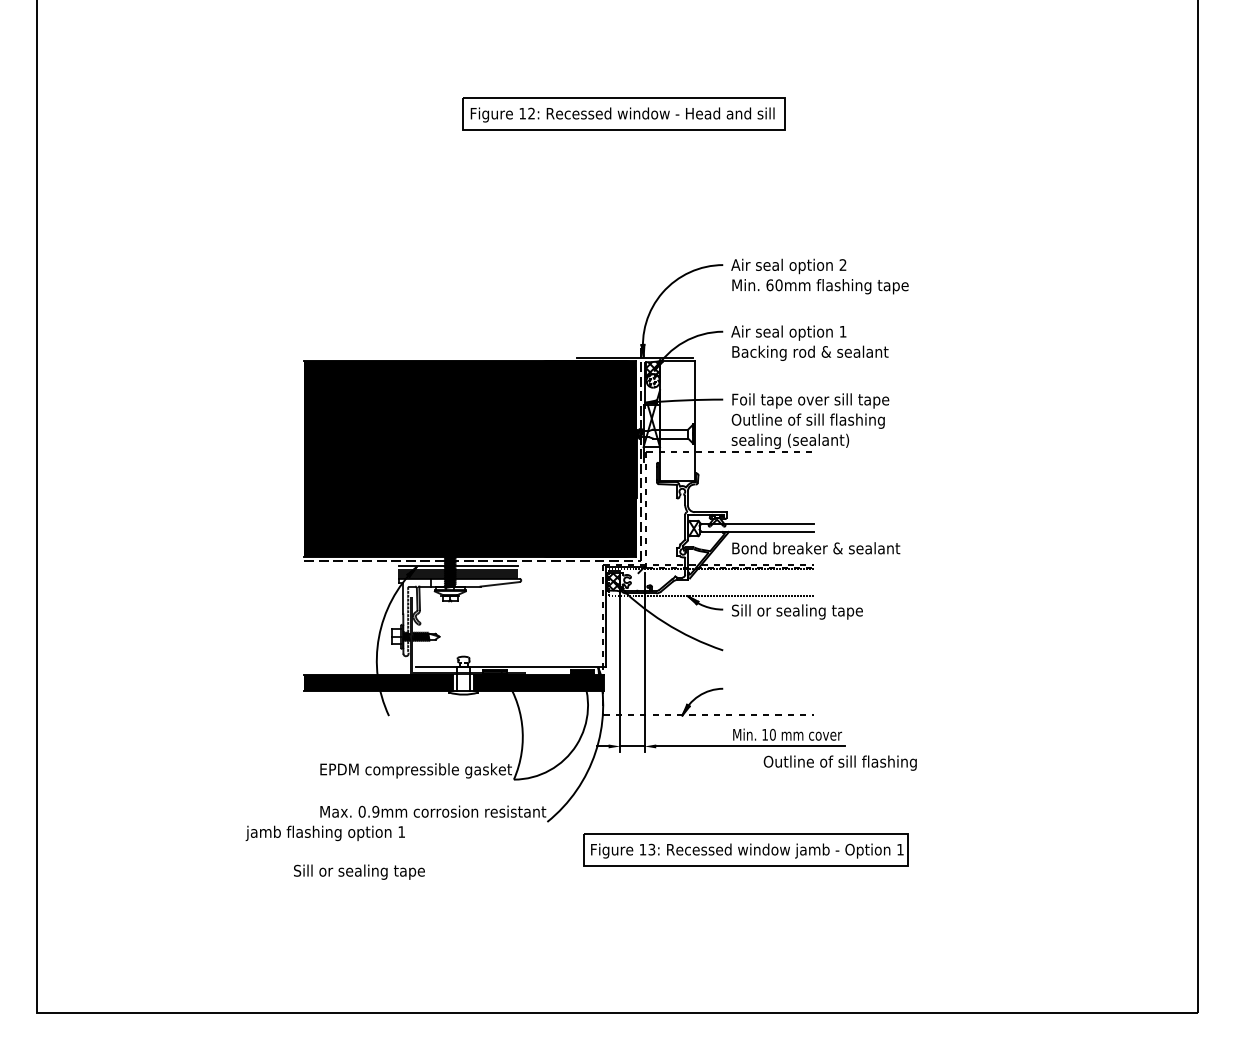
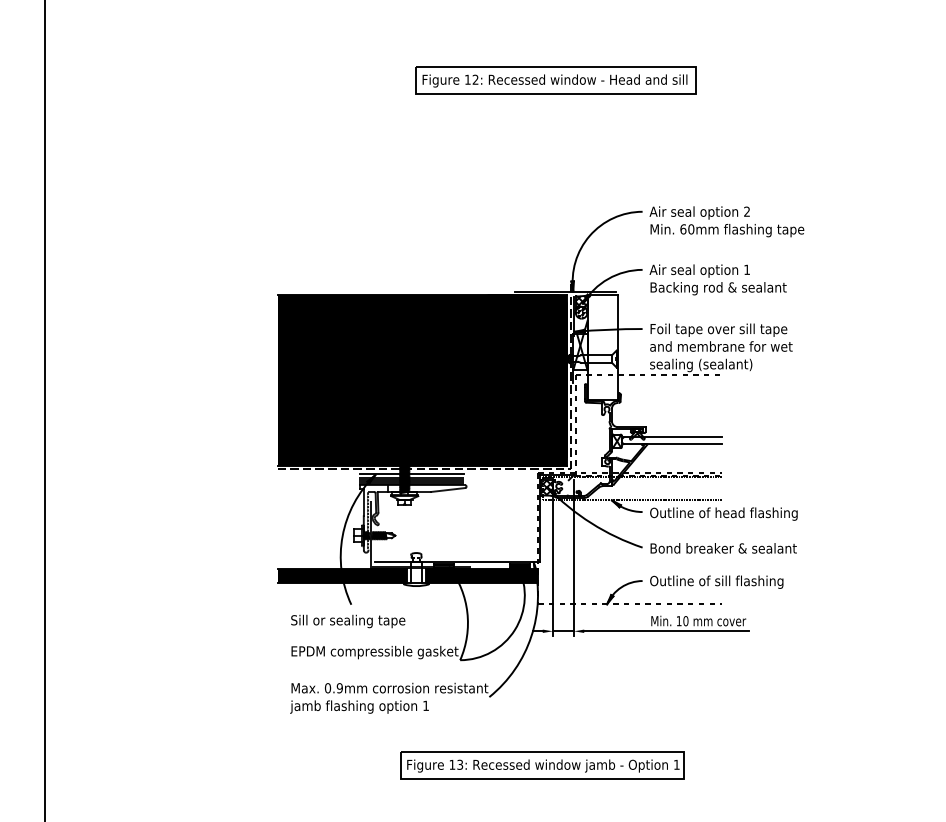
text: (813, 420) -> (721, 347), Outline of sill flashing -> and membrane for wet
text: (816, 548) -> (723, 548), moved
text: (816, 611) -> (723, 513), Sill or sealing tape -> Outline of head flashing
text: (839, 762) -> (716, 581), moved
text: (324, 833) -> (358, 707), moved
part: (745, 849) -> (541, 764), moved
text: (359, 871) -> (348, 620), moved

